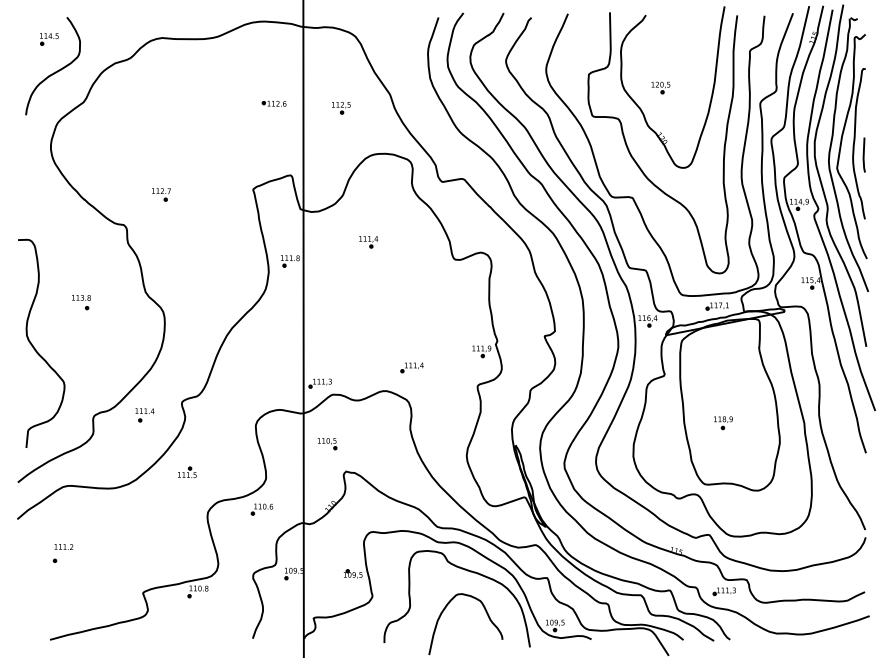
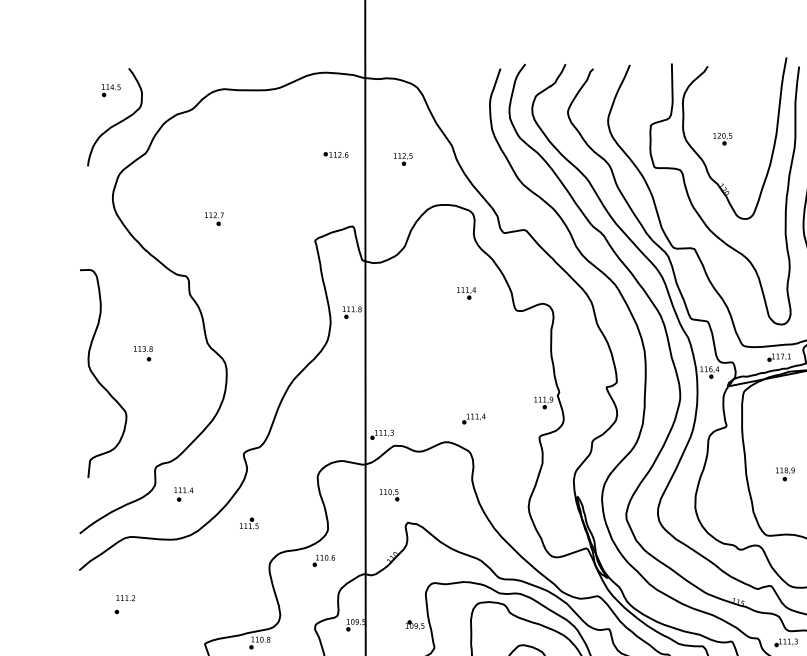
part: (161, 194) -> (214, 218), moved
part: (368, 242) -> (466, 293), moved
curve: (34, 346) -> (96, 376), moved
part: (144, 415) -> (183, 494), moved

